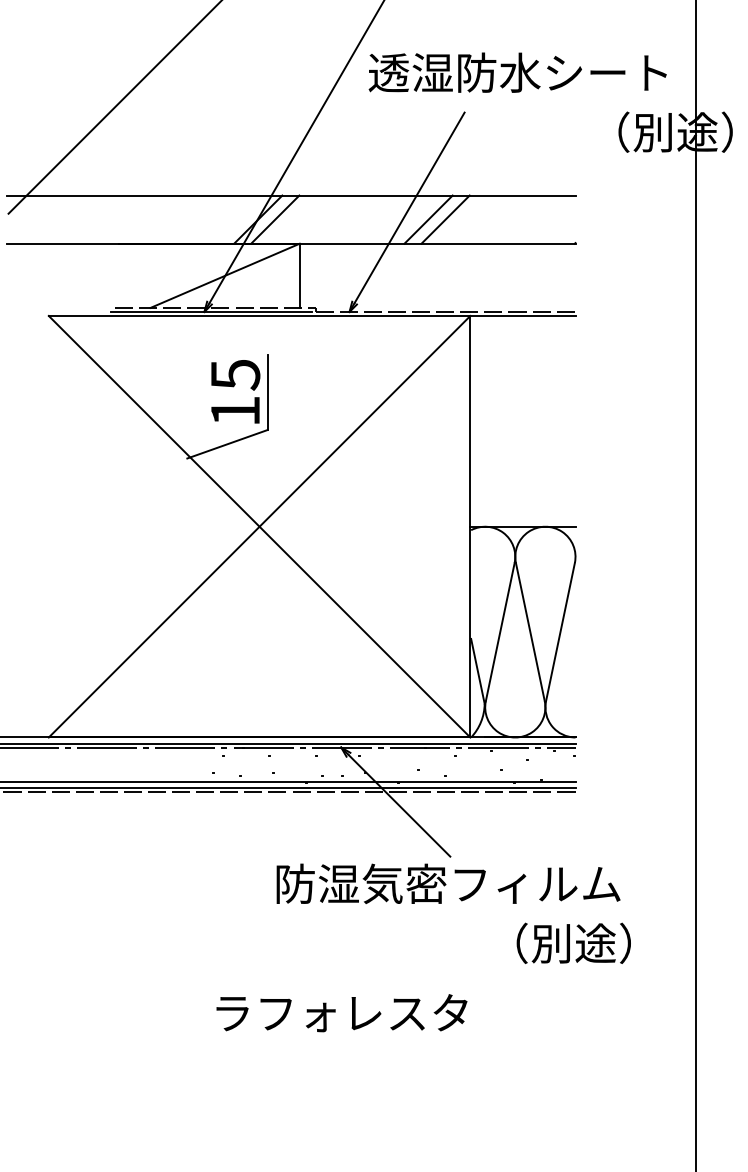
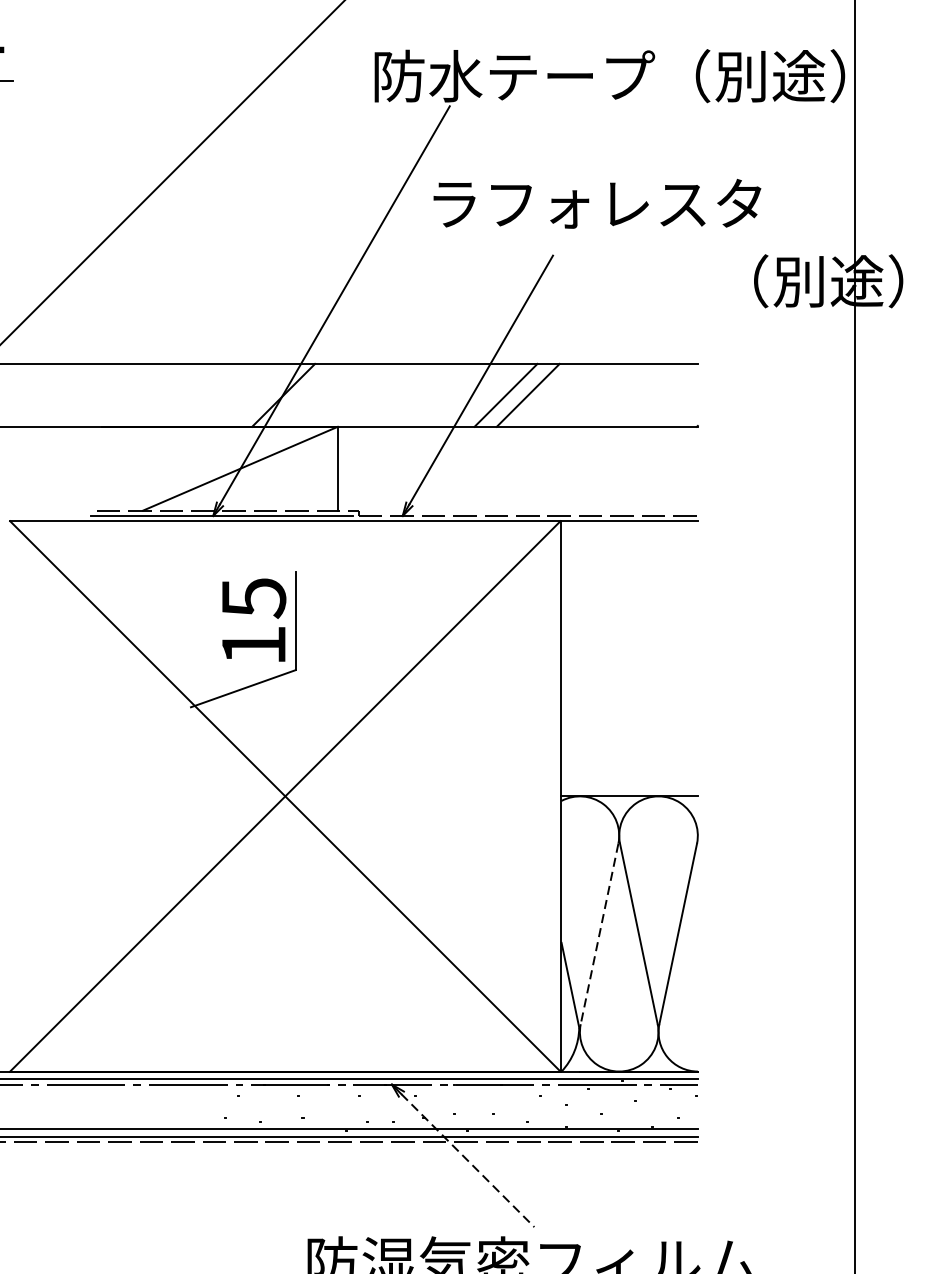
text: (517, 72) -> (622, 203), 透湿防水シート -> ラフォレスタ
line: (275, 219) -> (306, 395), removed
line: (500, 632) -> (599, 934), solid -> dashed
line: (399, 806) -> (468, 1161), solid -> dashed

